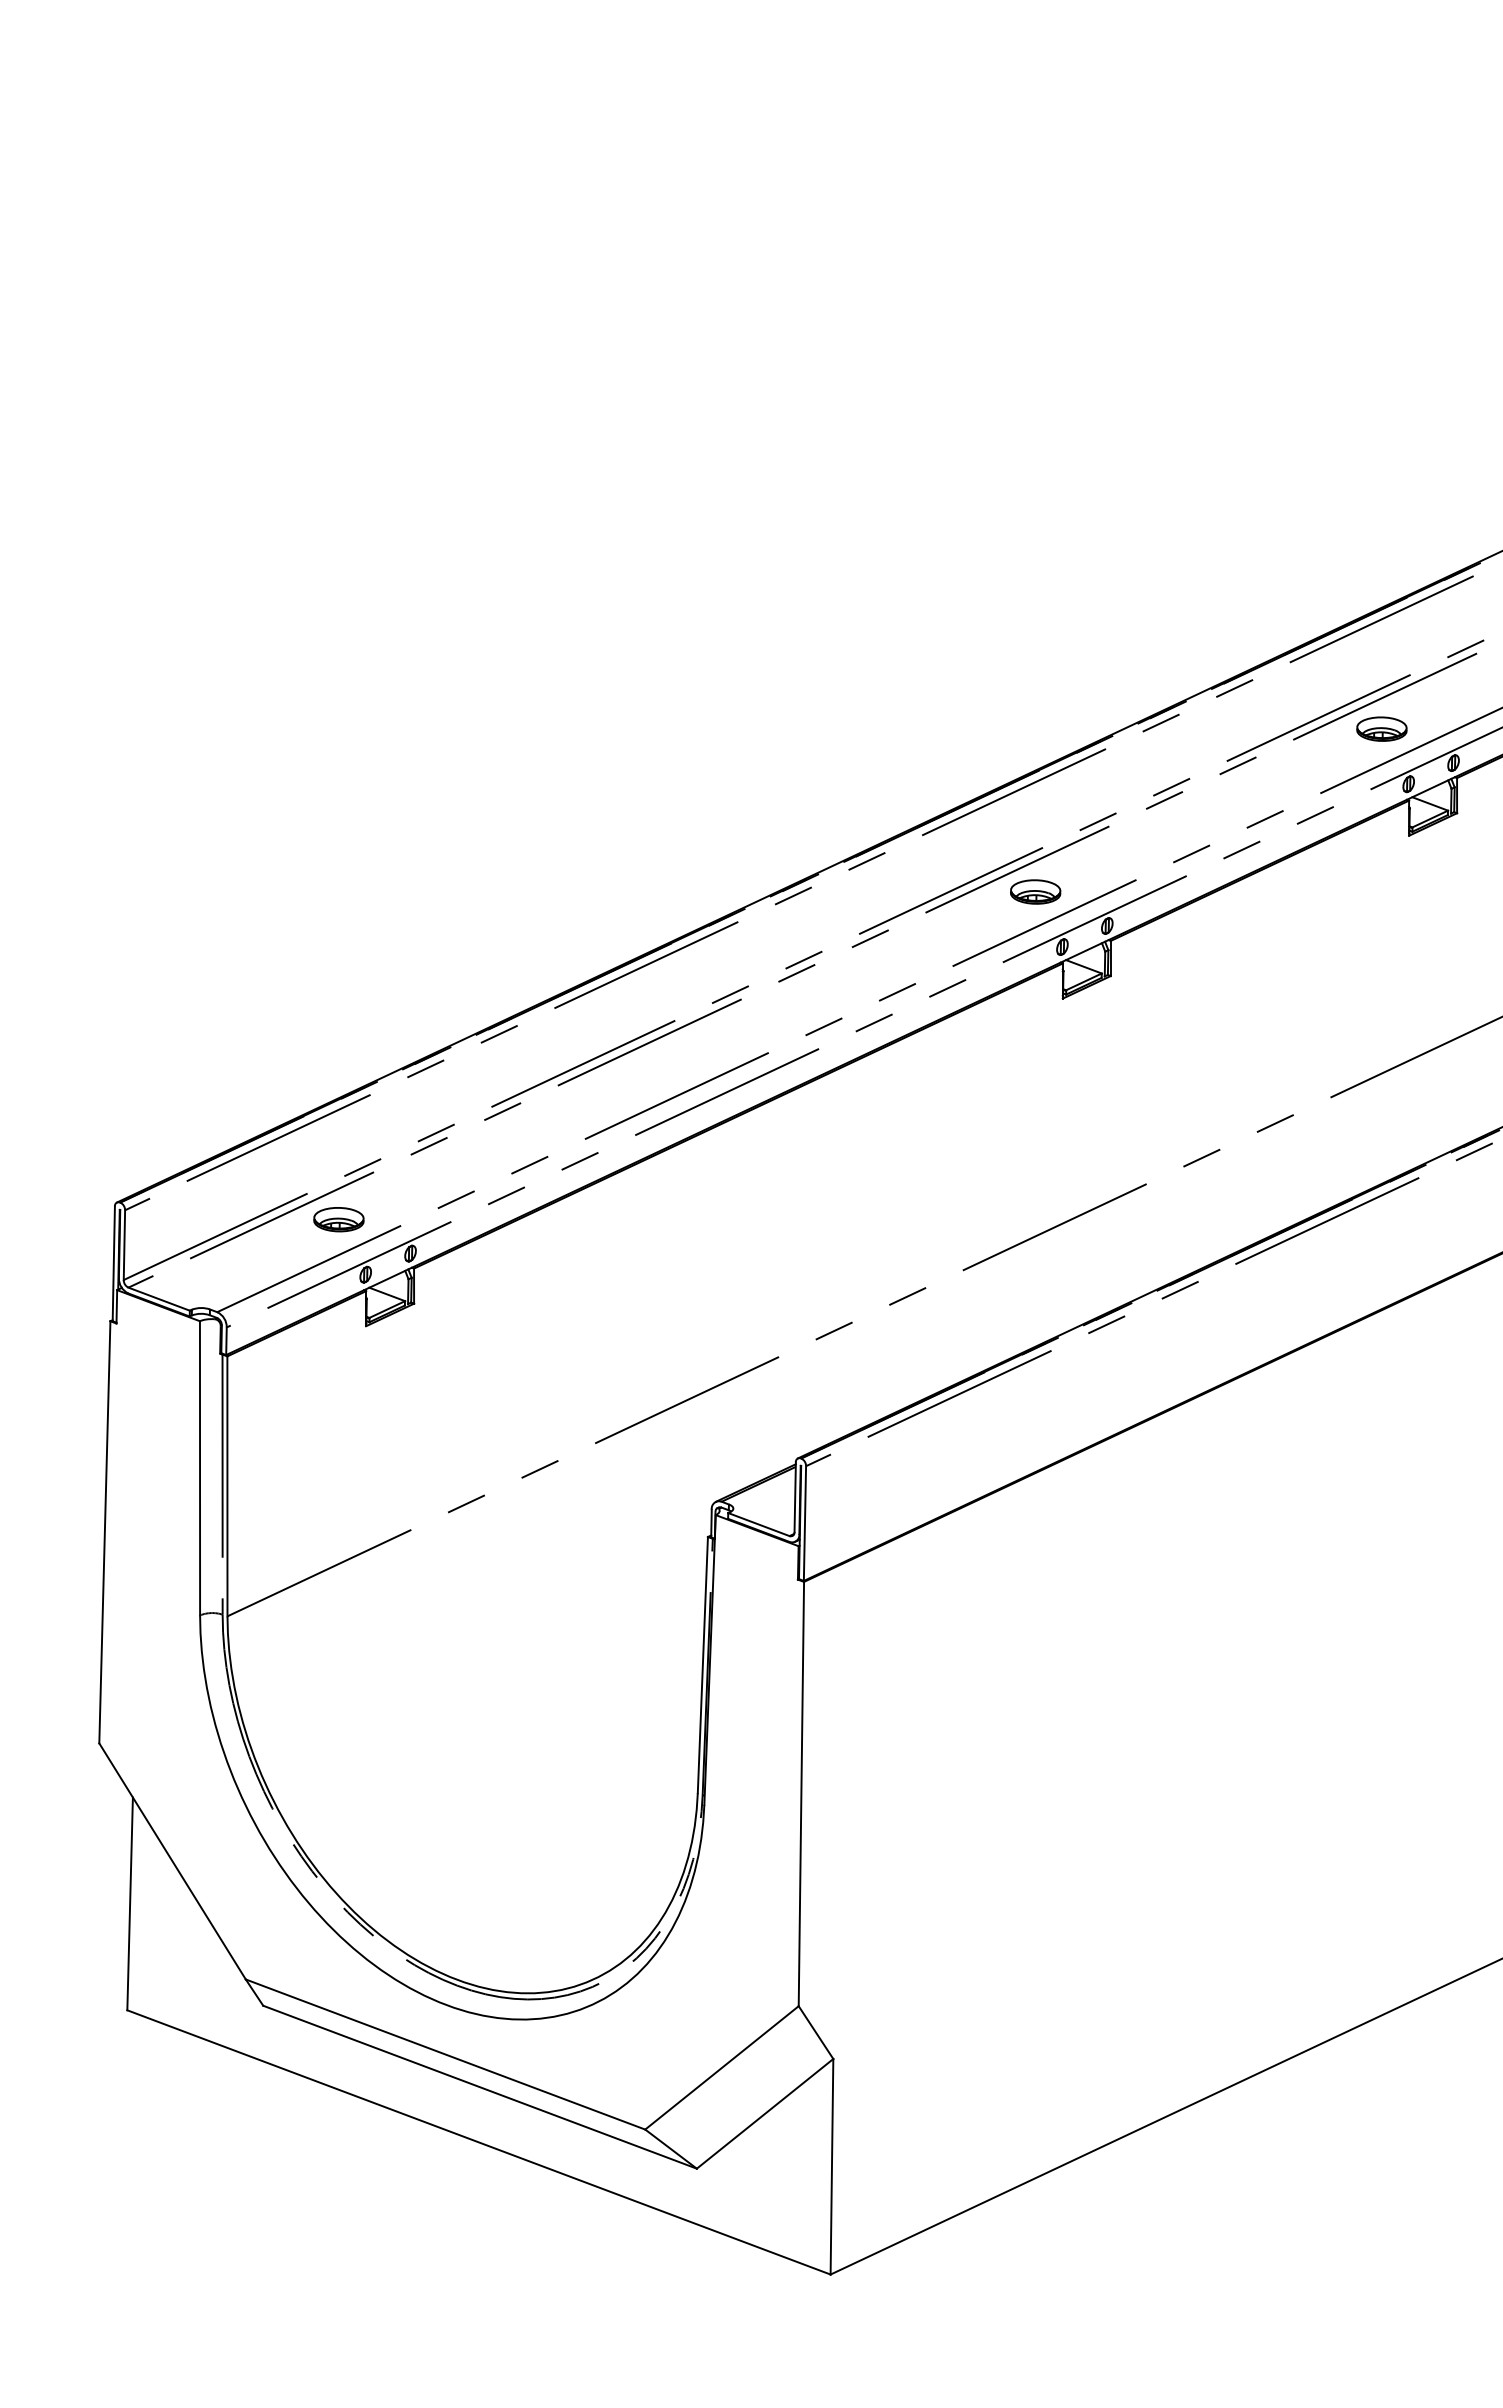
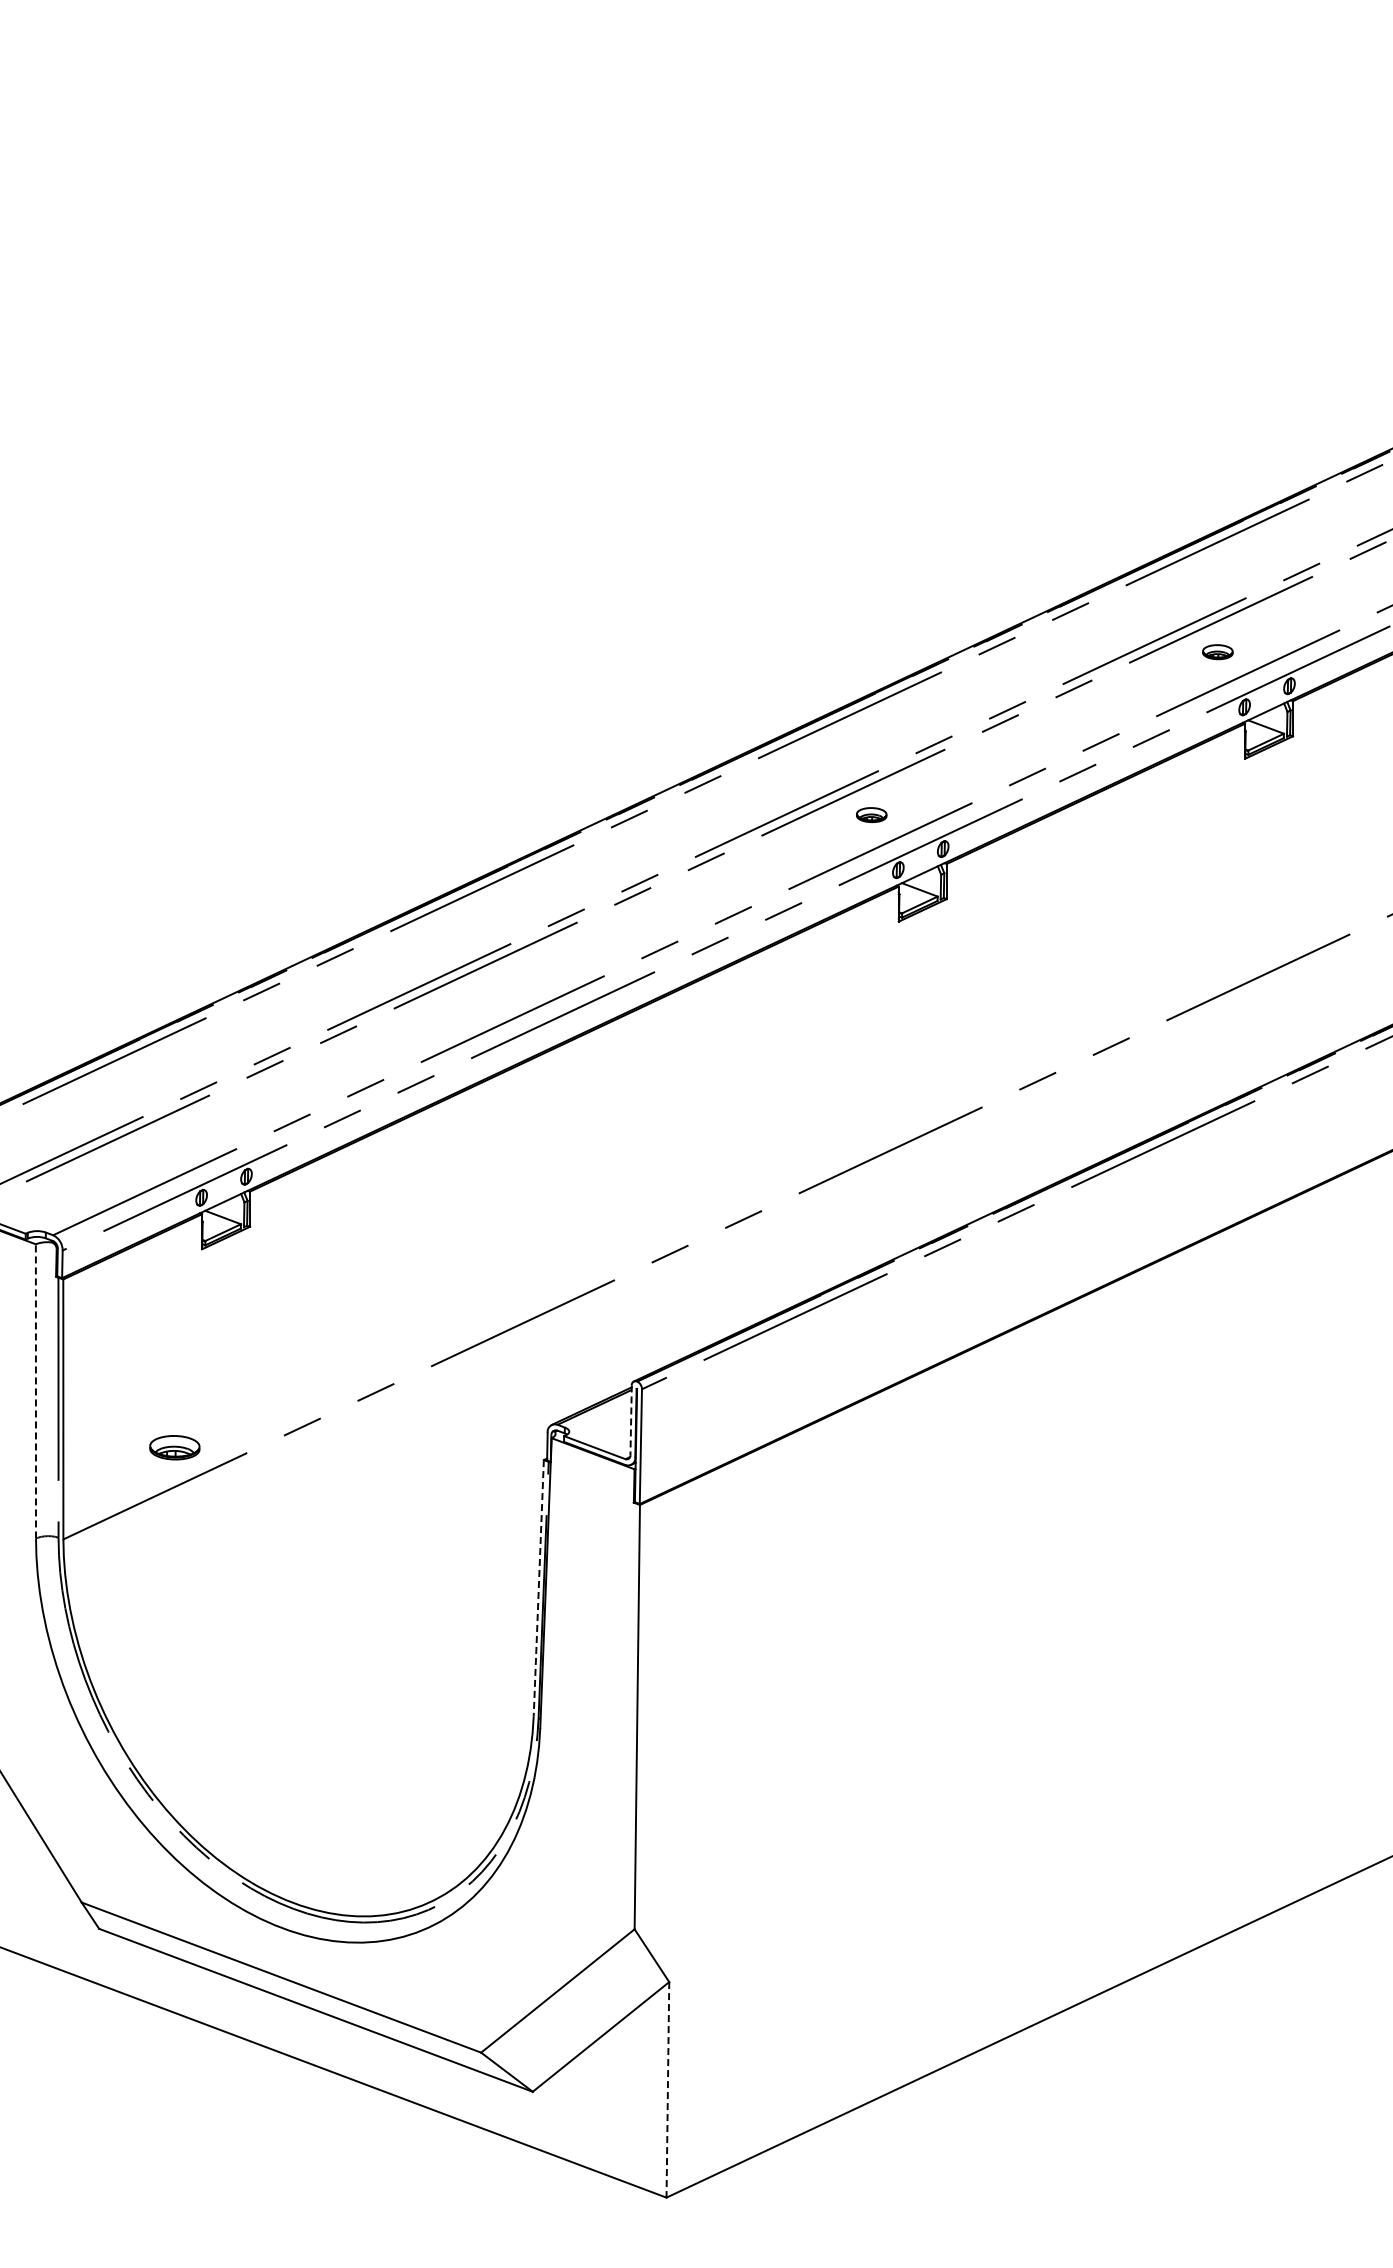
part: (1381, 728) -> (1217, 651), size x0.6
part: (1035, 891) -> (871, 814), size x0.6
part: (338, 1219) -> (174, 1447), moved
line: (200, 1467) -> (36, 1390), solid -> dashed
line: (795, 1497) -> (631, 1420), solid -> dashed
line: (702, 1665) -> (538, 1588), solid -> dashed
line: (831, 2166) -> (667, 2089), solid -> dashed

